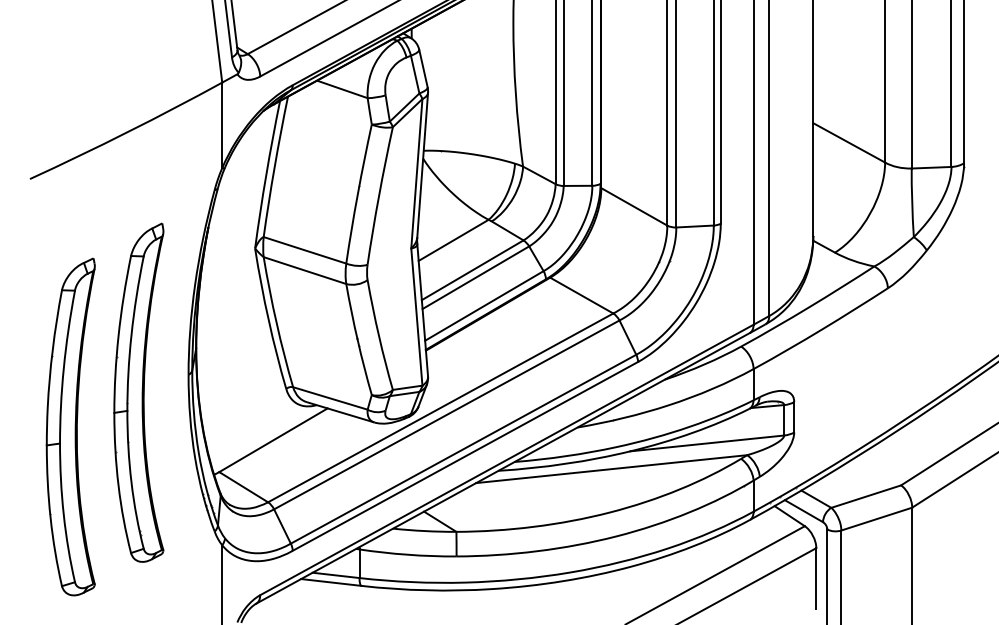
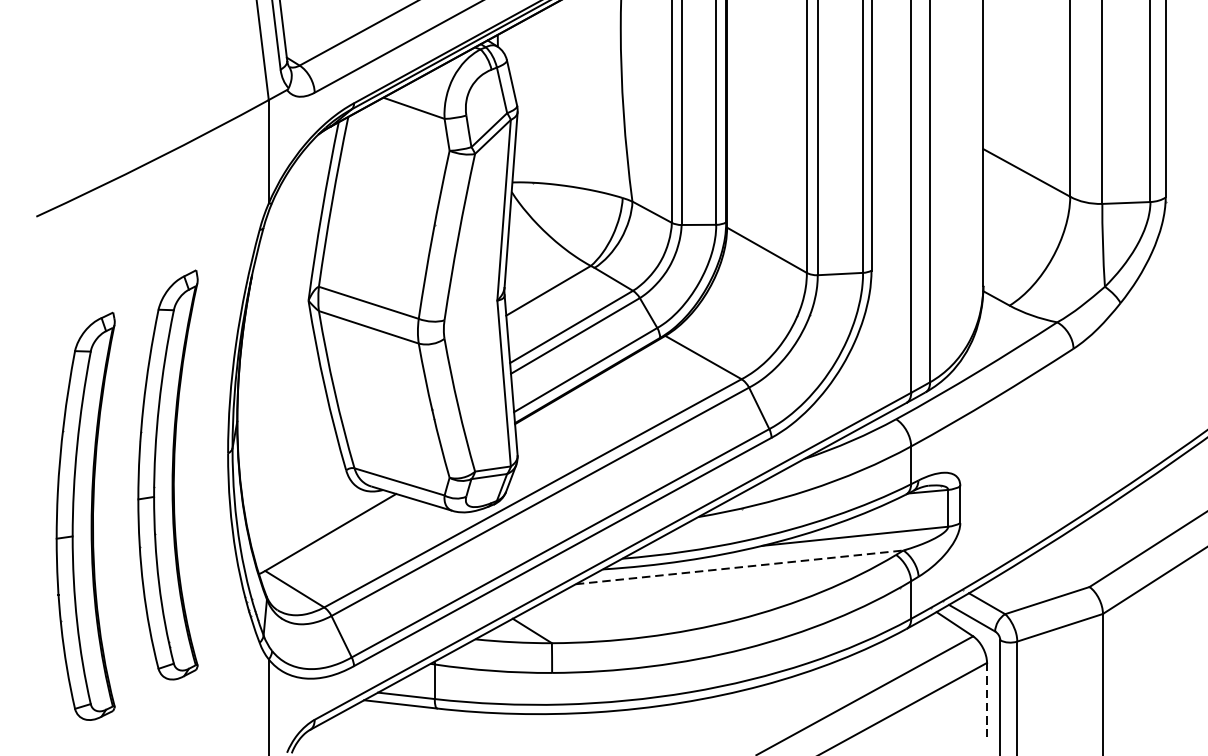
line: (612, 469) -> (740, 567), solid -> dashed
line: (816, 579) -> (987, 700), solid -> dashed

